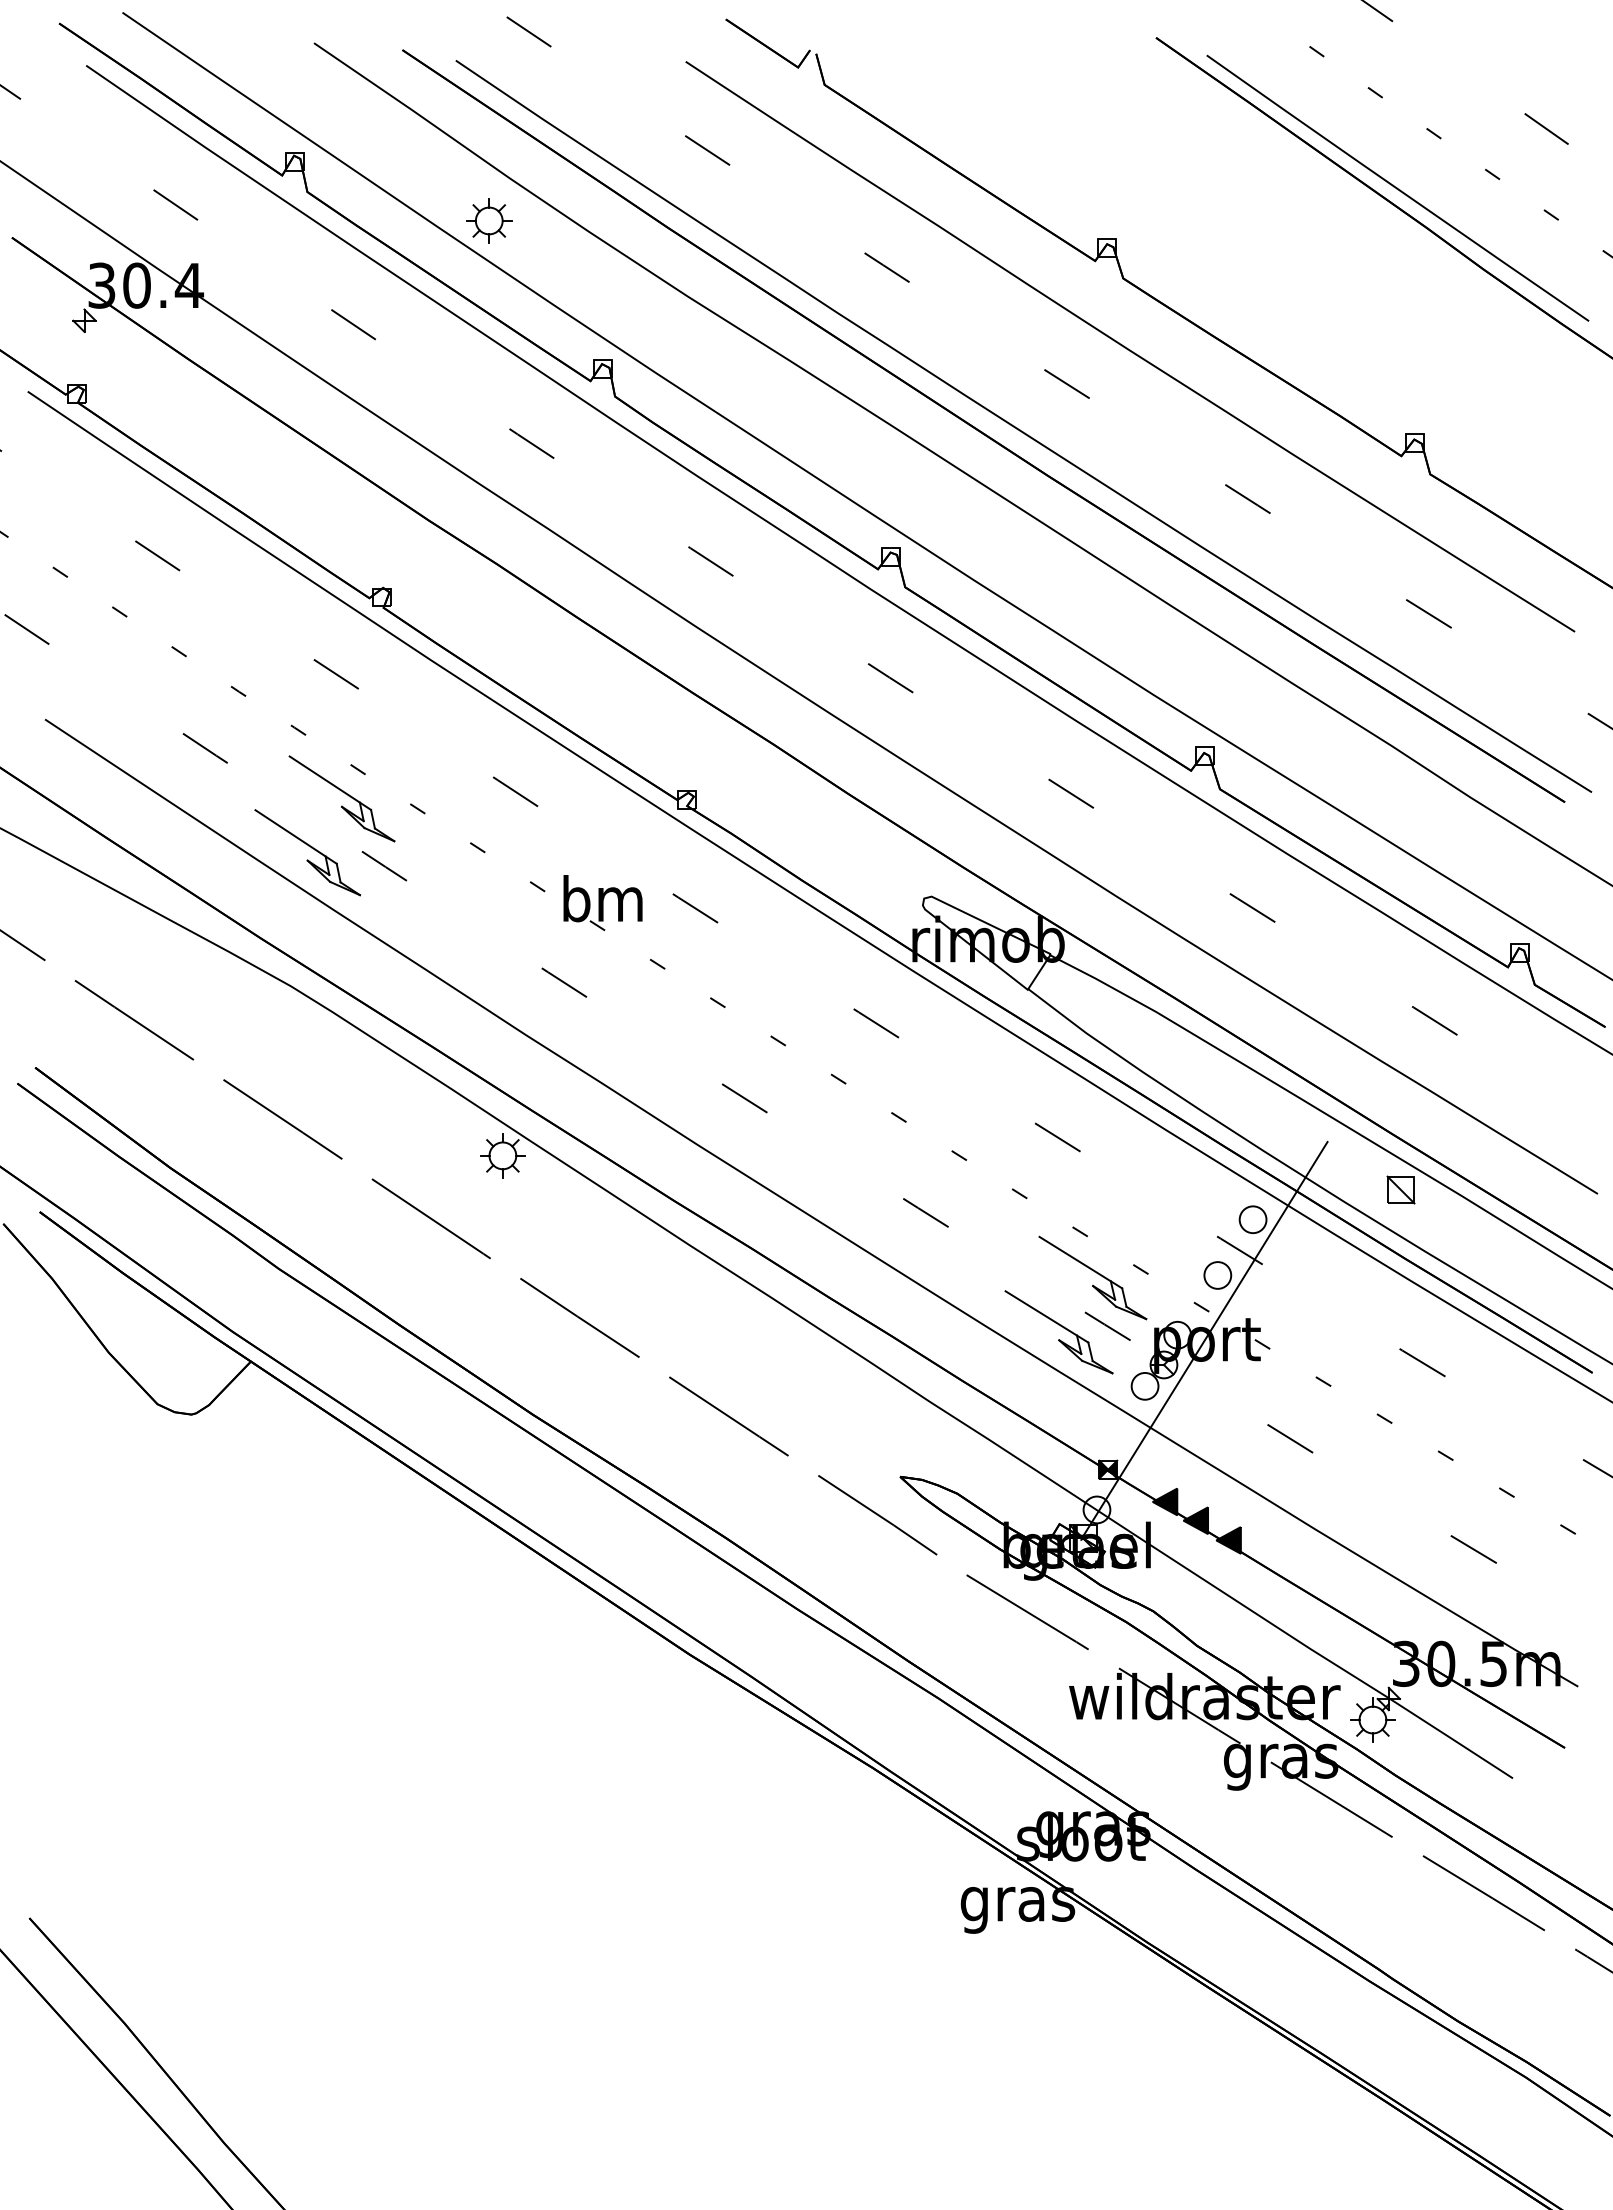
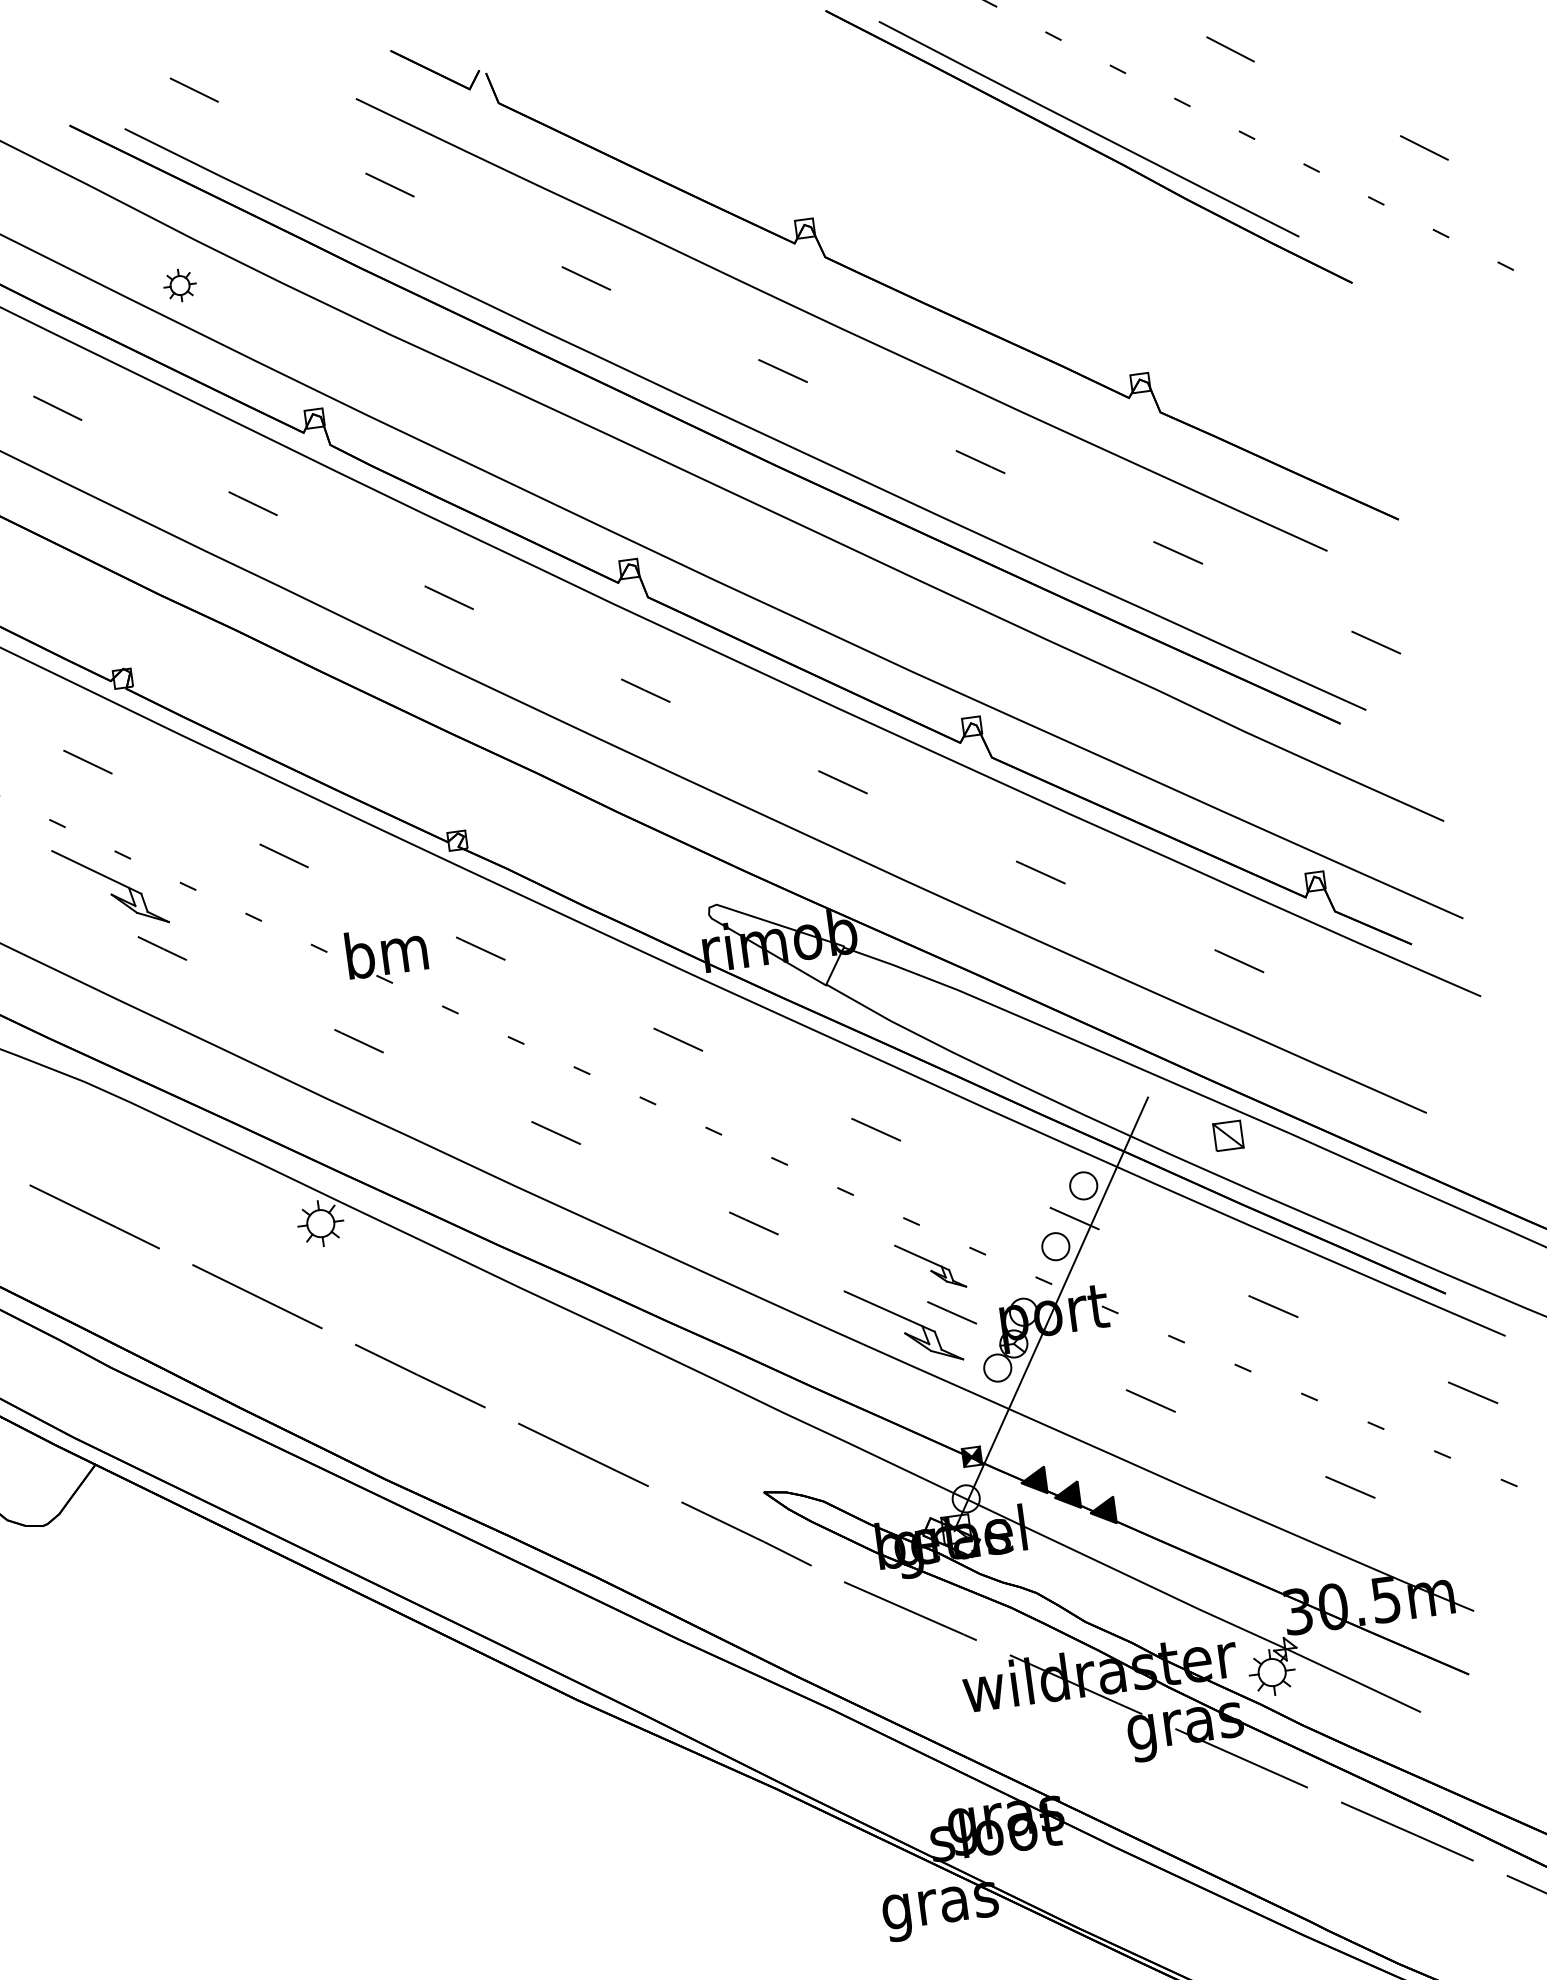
part: (489, 220) -> (180, 285), size x0.7
part: (307, 852) -> (83, 945), removed
part: (1092, 1277) -> (930, 1265), size x0.6

